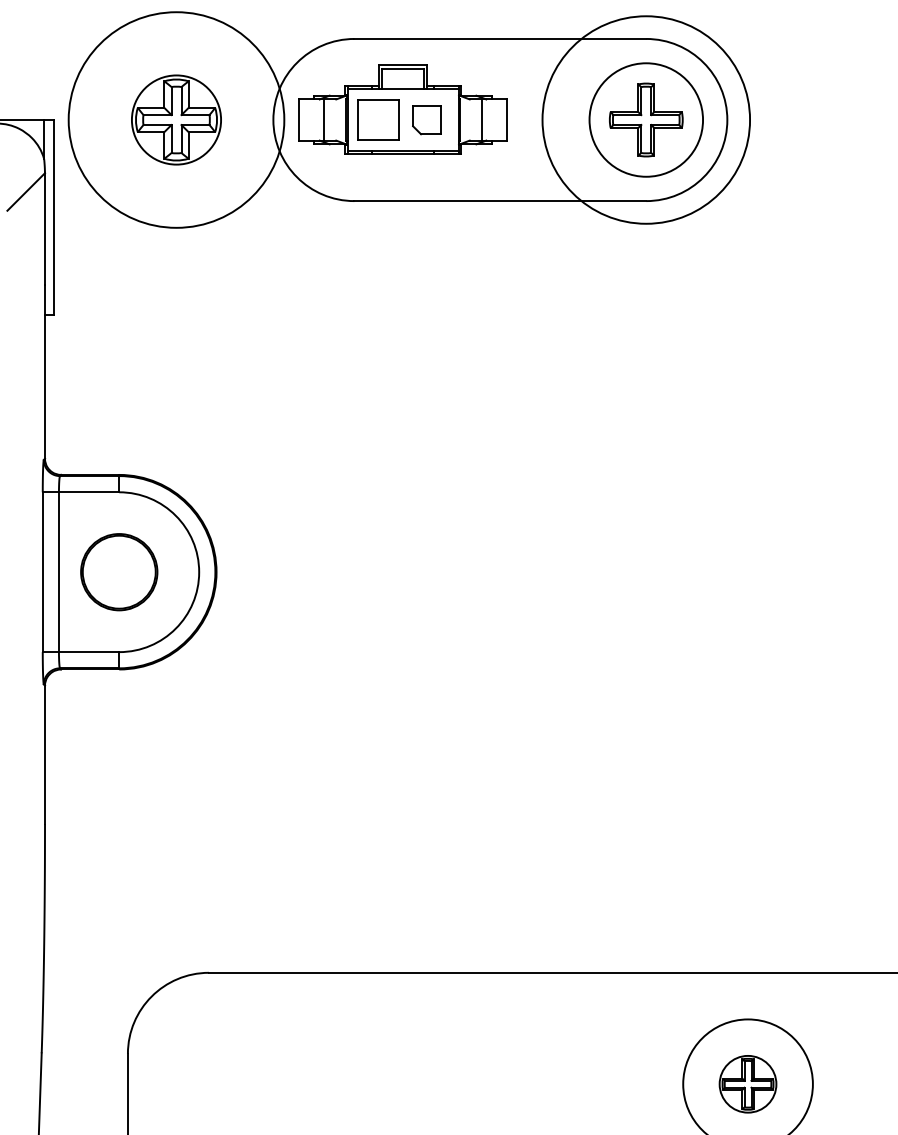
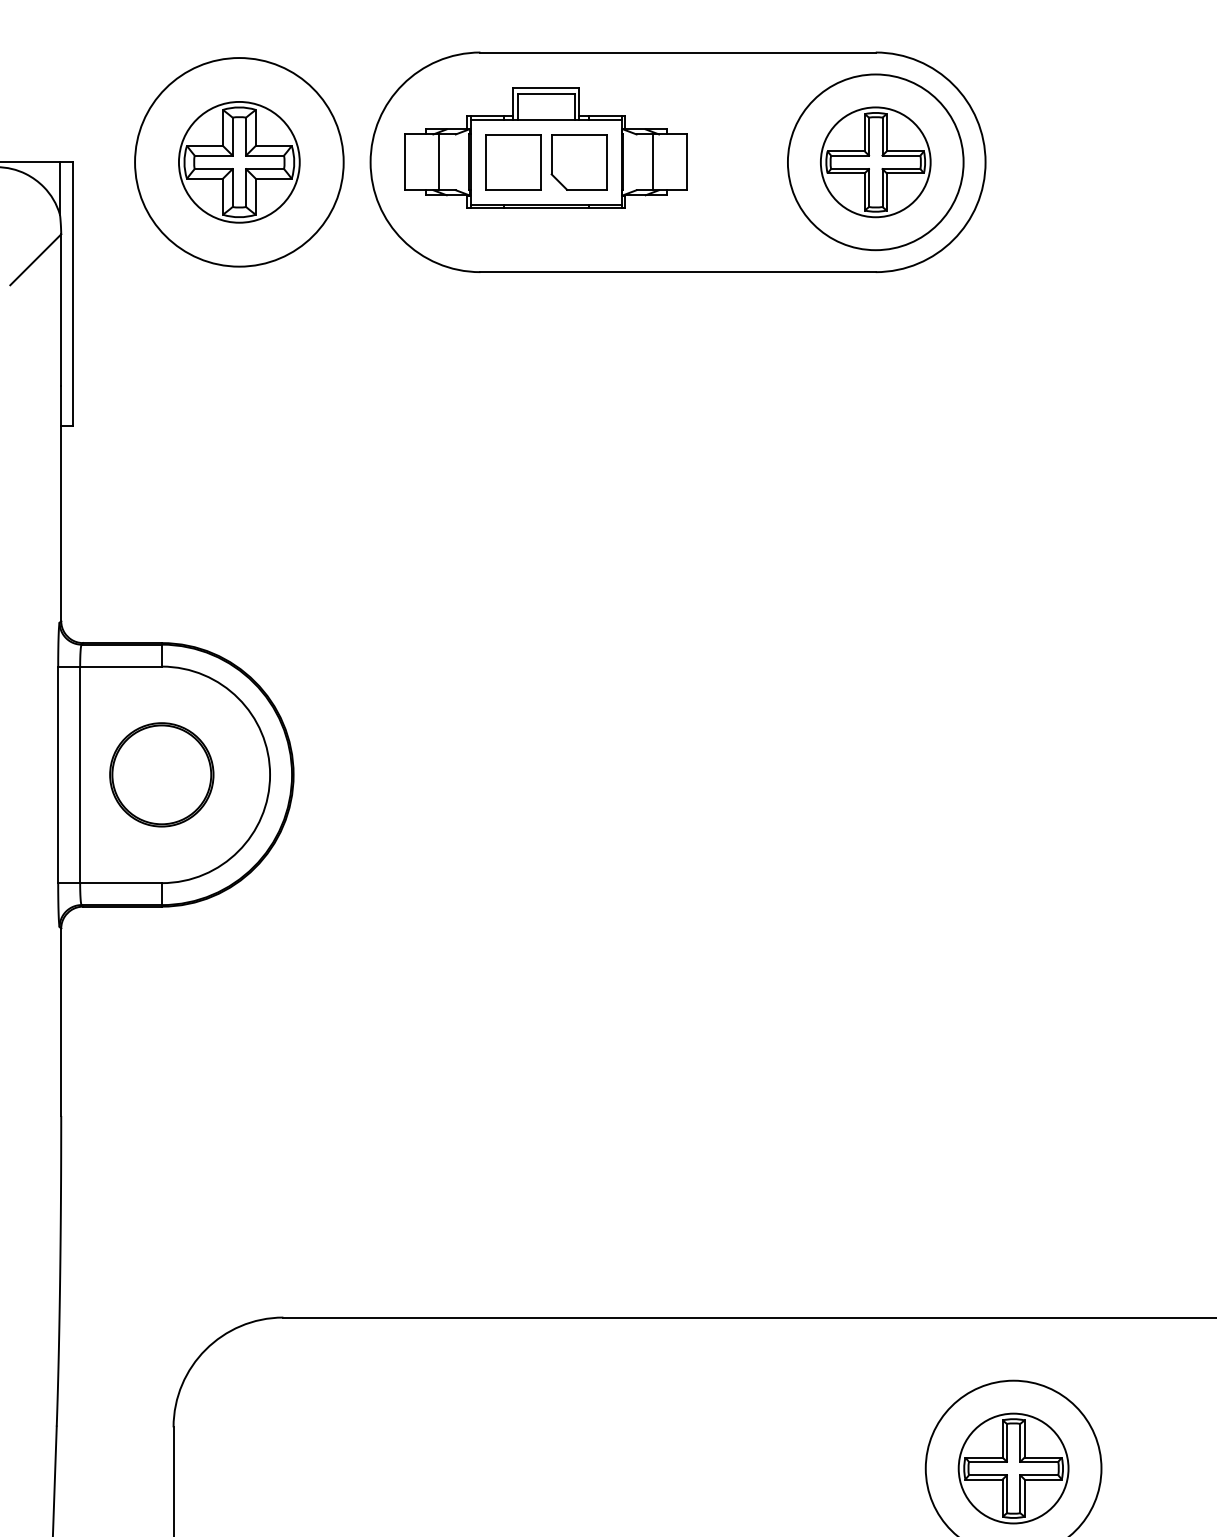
circle: (176, 120) -> (239, 162), size x0.71
part: (426, 120) -> (578, 162), size x1.43
circle: (646, 120) -> (875, 162), size x0.62
circle: (646, 120) -> (875, 162), size x0.71
part: (747, 1084) -> (1013, 1468), size x1.43

